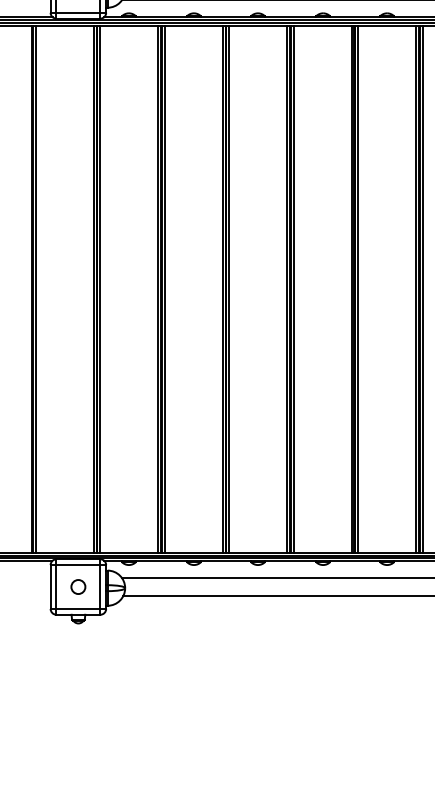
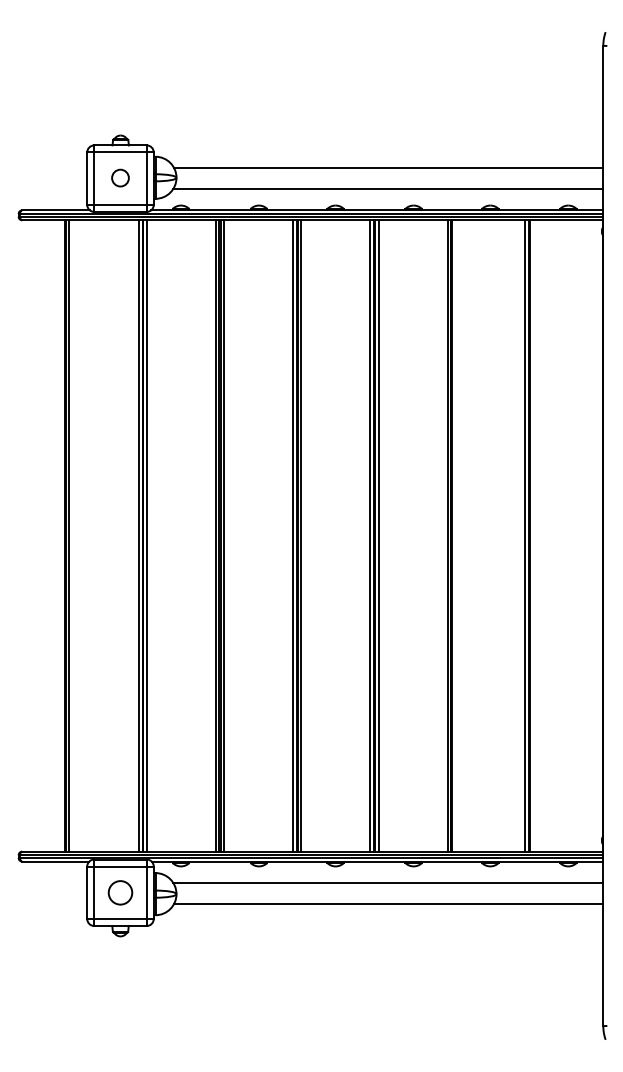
line: (358, 288) -> (455, 535), removed
line: (423, 288) -> (533, 535), removed
circle: (78, 586) -> (120, 892), size x1.4

